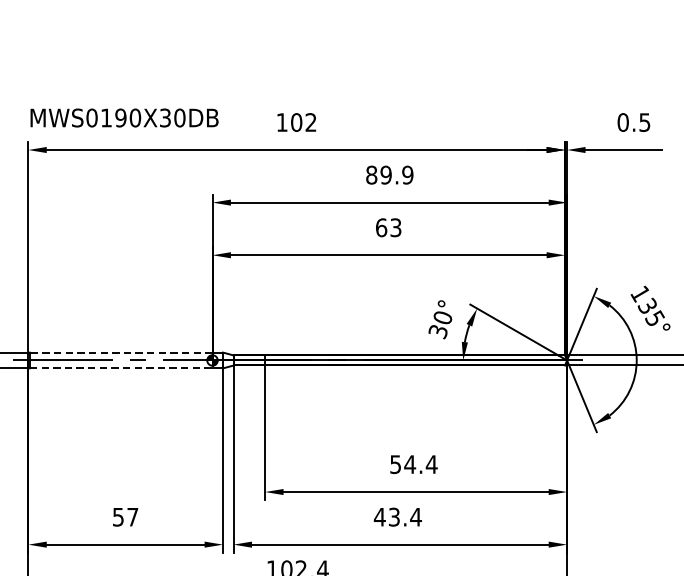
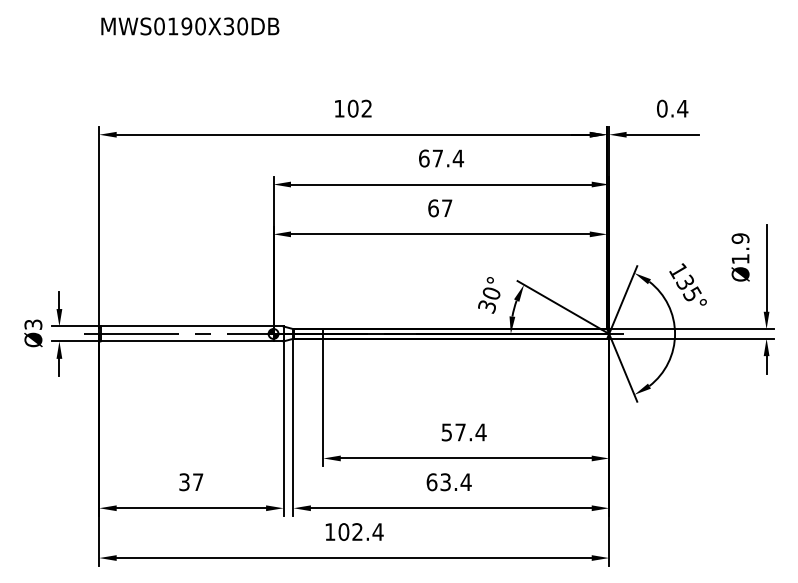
text: (124, 118) -> (190, 26), moved
text: (644, 122) -> (682, 108), 0.5 -> 0.4
text: (389, 175) -> (441, 158), 89.9 -> 67.4
text: (396, 227) -> (447, 208), 63 -> 67
line: (120, 352) -> (186, 326), dashed -> solid
line: (121, 368) -> (187, 341), dashed -> solid
text: (410, 464) -> (460, 432), 54.4 -> 57.4
text: (118, 516) -> (184, 481), 57 -> 37
text: (379, 517) -> (431, 482), 43.4 -> 63.4

